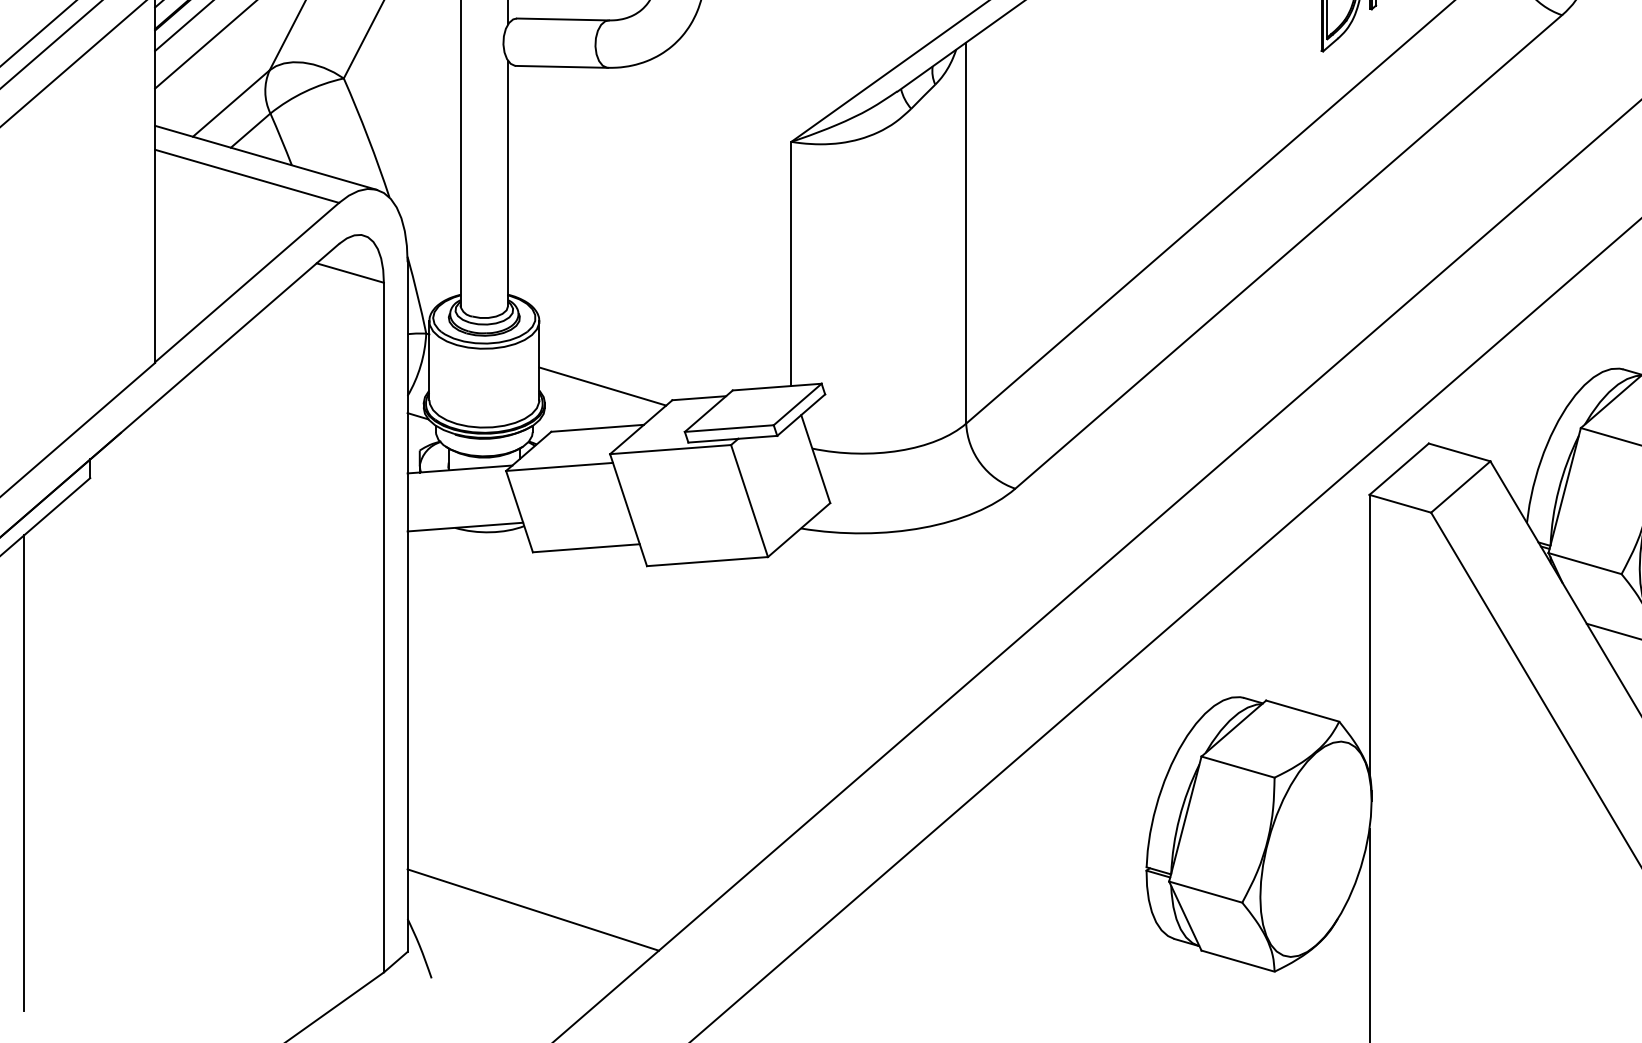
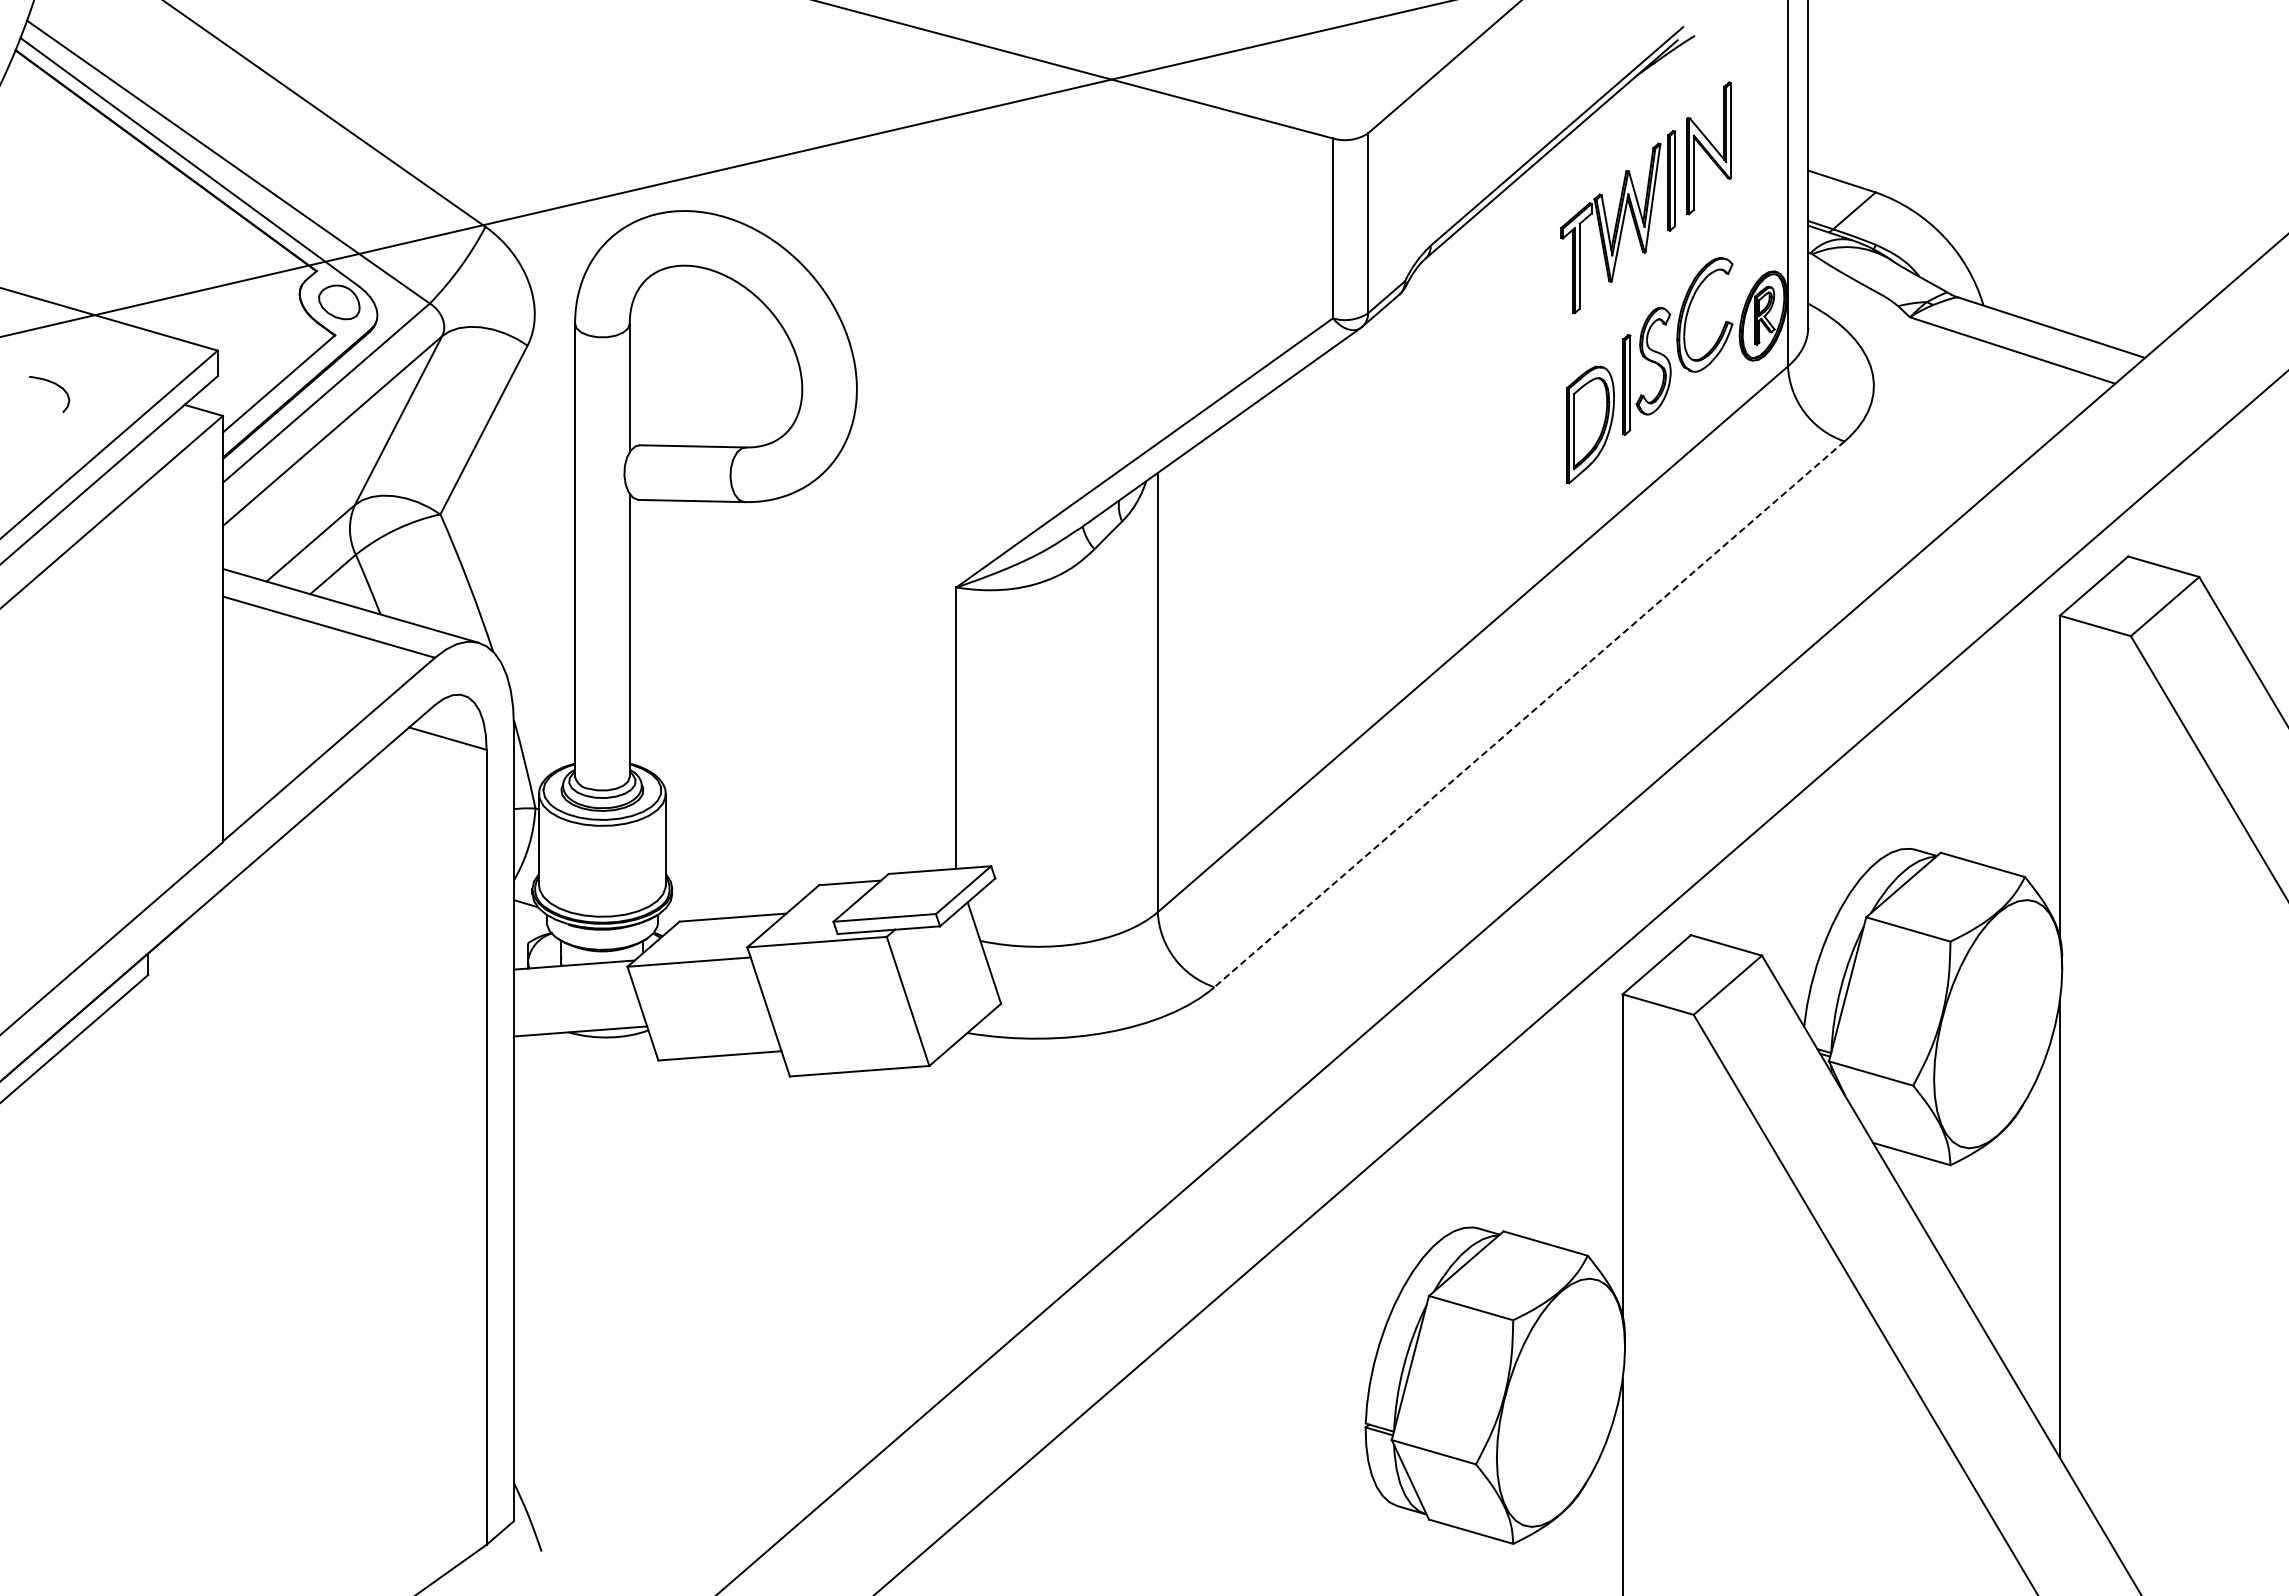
line: (1288, 252) -> (1529, 714), solid -> dashed
line: (602, 386) -> (738, 869), removed
line: (23, 773) -> (71, 1315), removed
line: (533, 909) -> (658, 1472), removed

